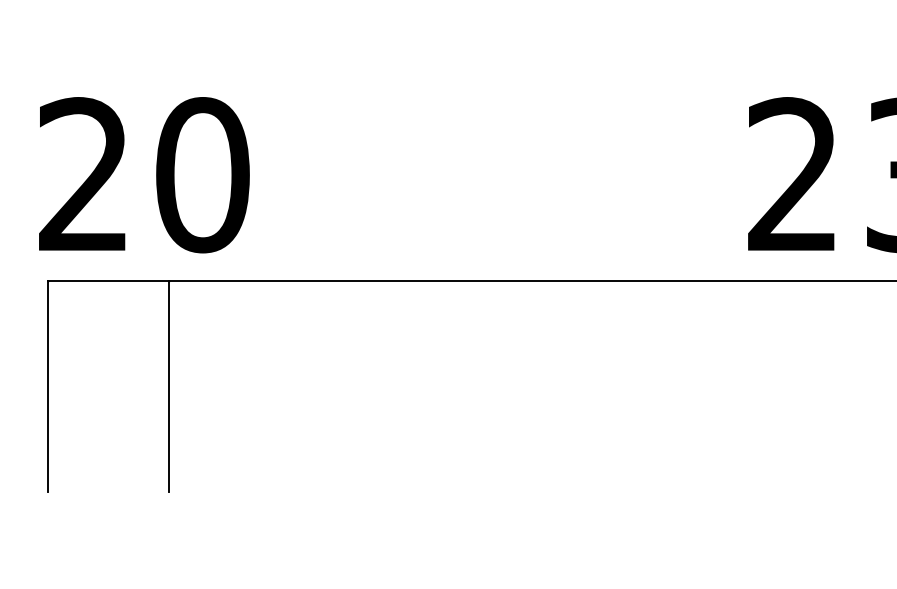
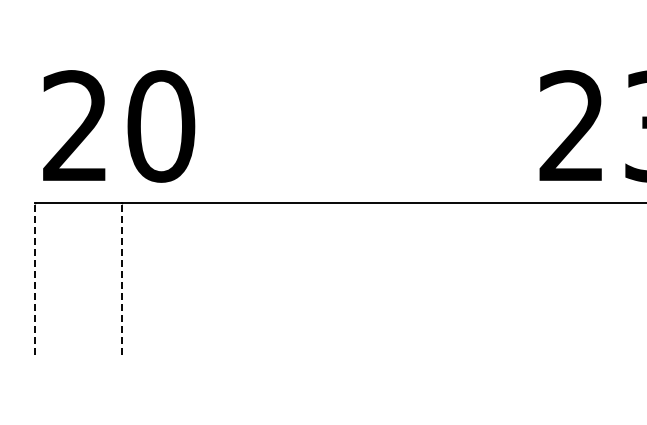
text: (144, 175) -> (119, 126), moved
line: (47, 385) -> (34, 278), solid -> dashed
line: (168, 385) -> (121, 278), solid -> dashed

